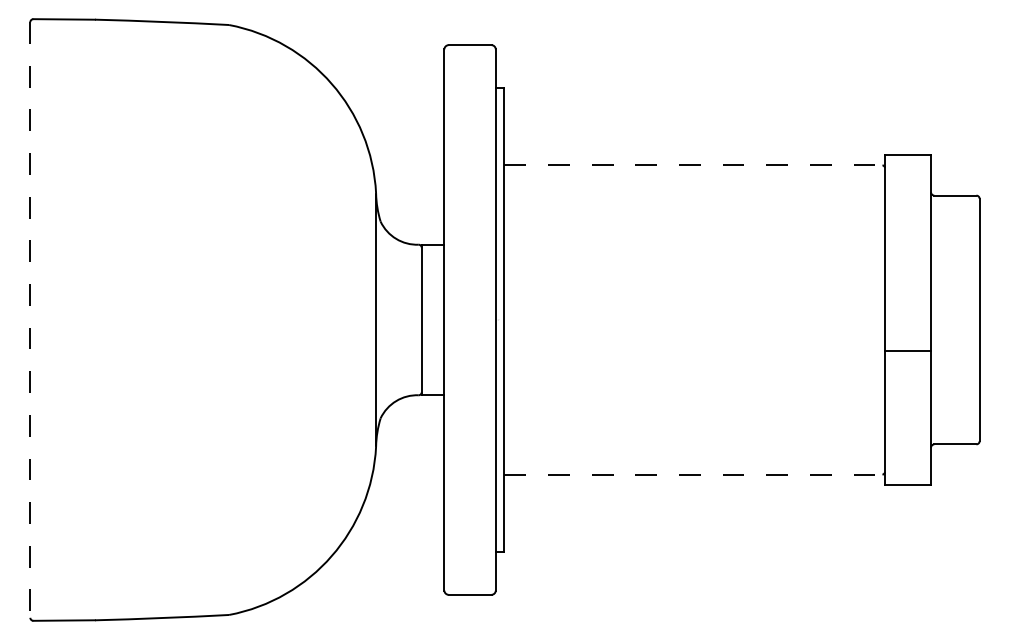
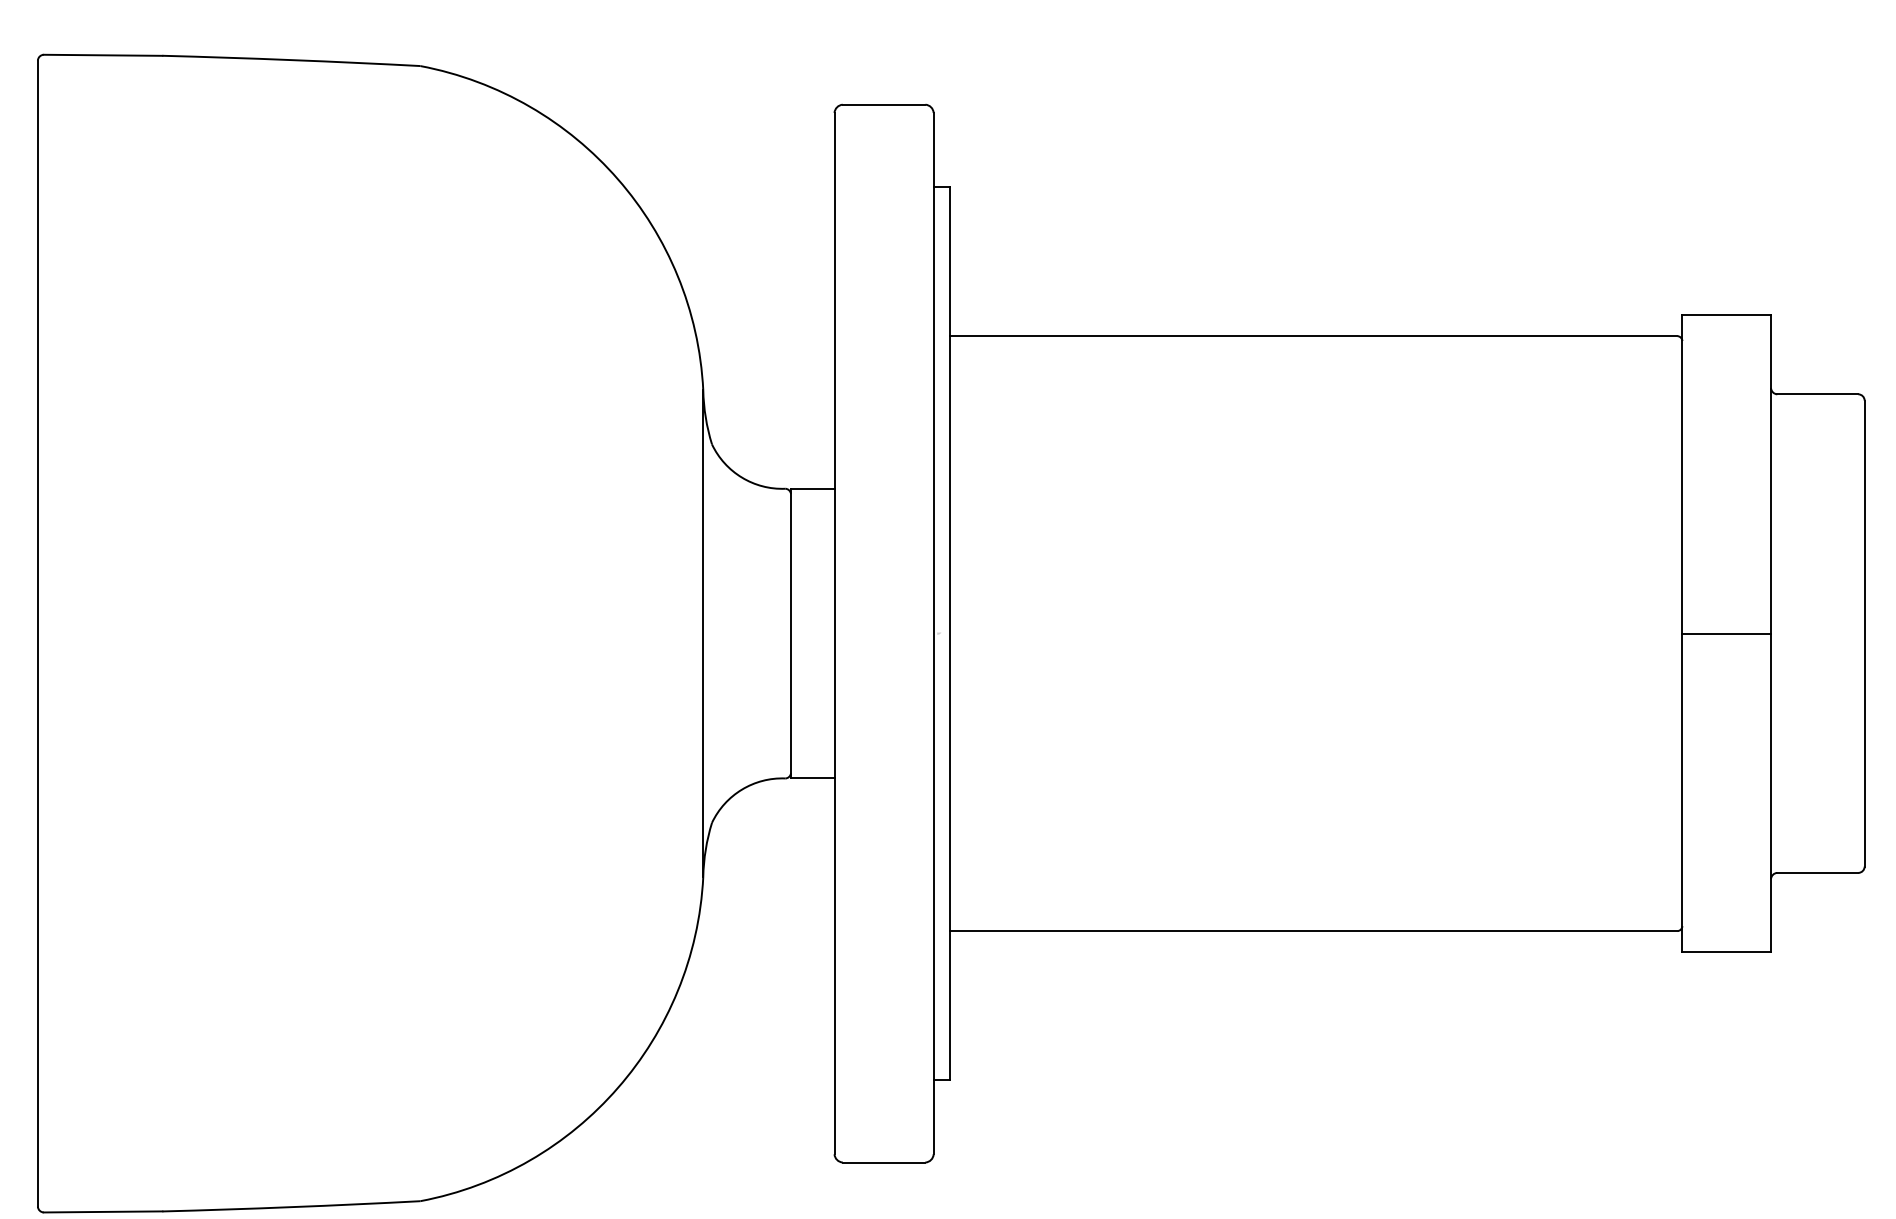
line: (693, 165) -> (1313, 336), dashed -> solid
line: (30, 320) -> (38, 634), dashed -> solid
line: (908, 351) -> (1727, 634), moved
line: (693, 474) -> (1313, 930), dashed -> solid

